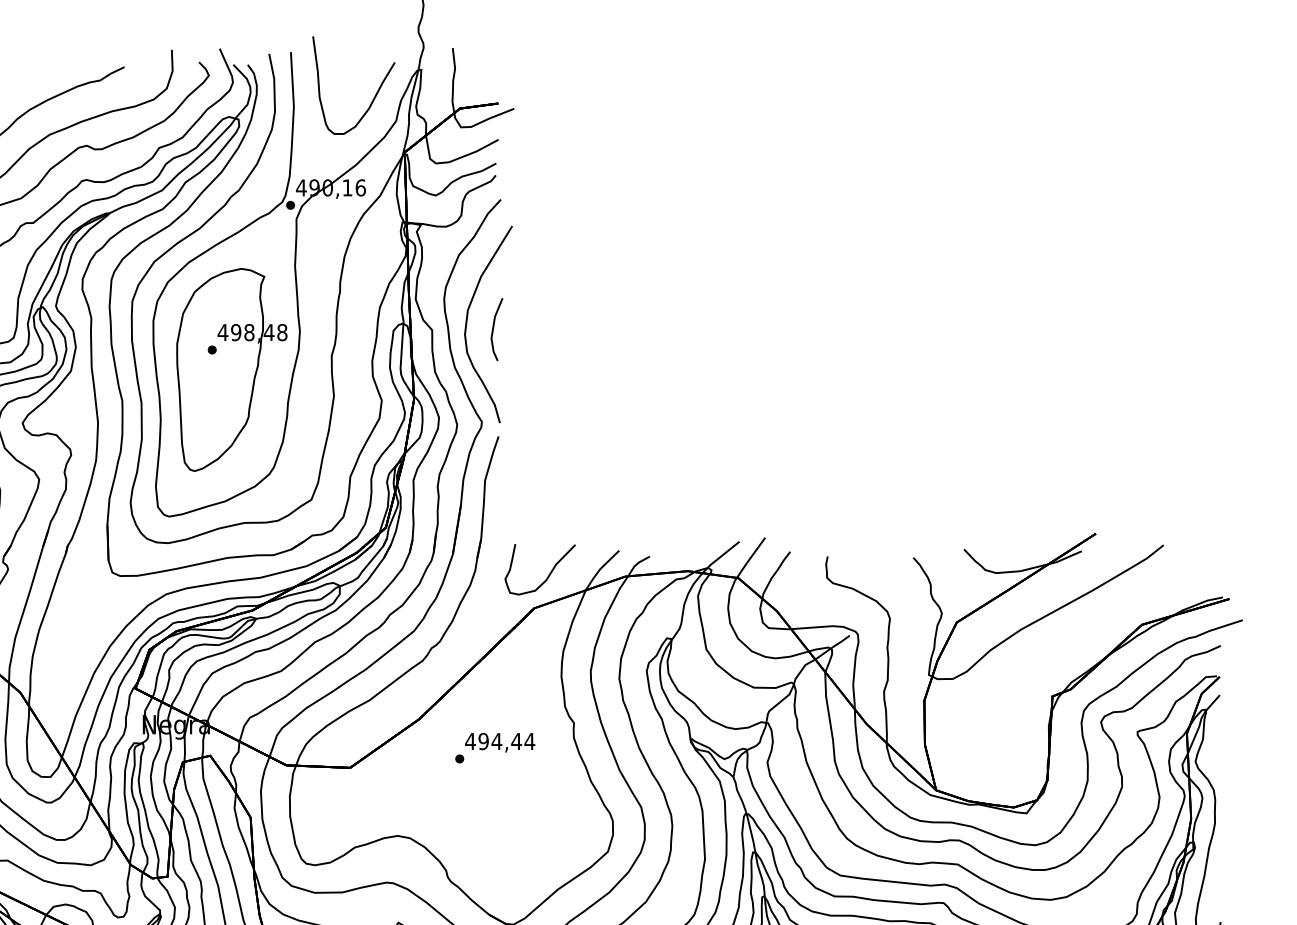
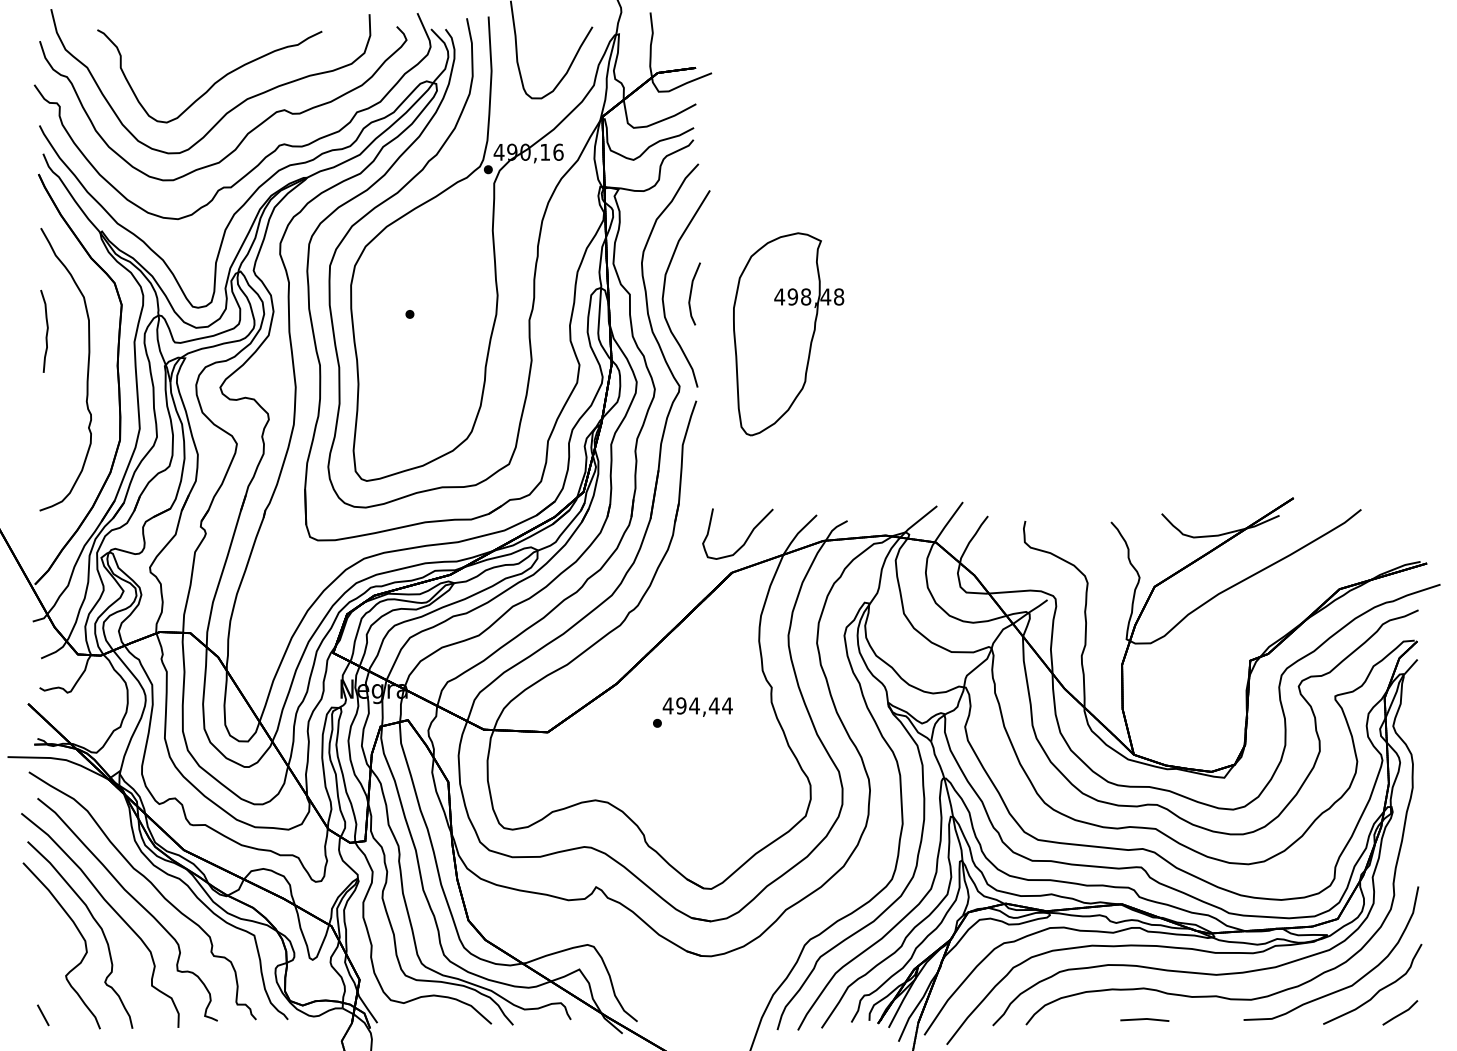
part: (231, 370) -> (788, 334), moved

